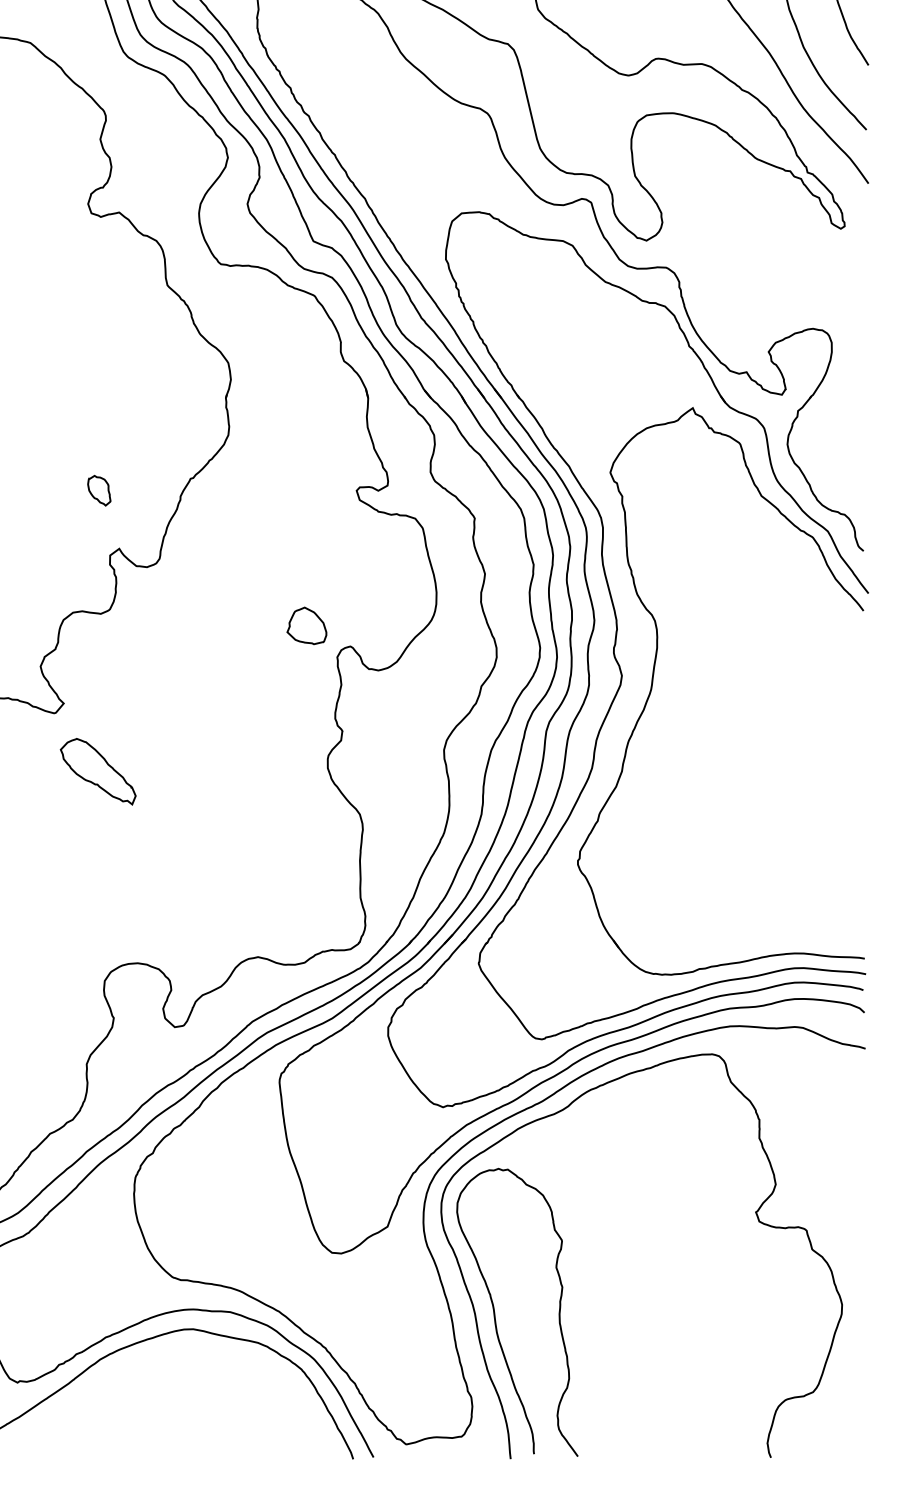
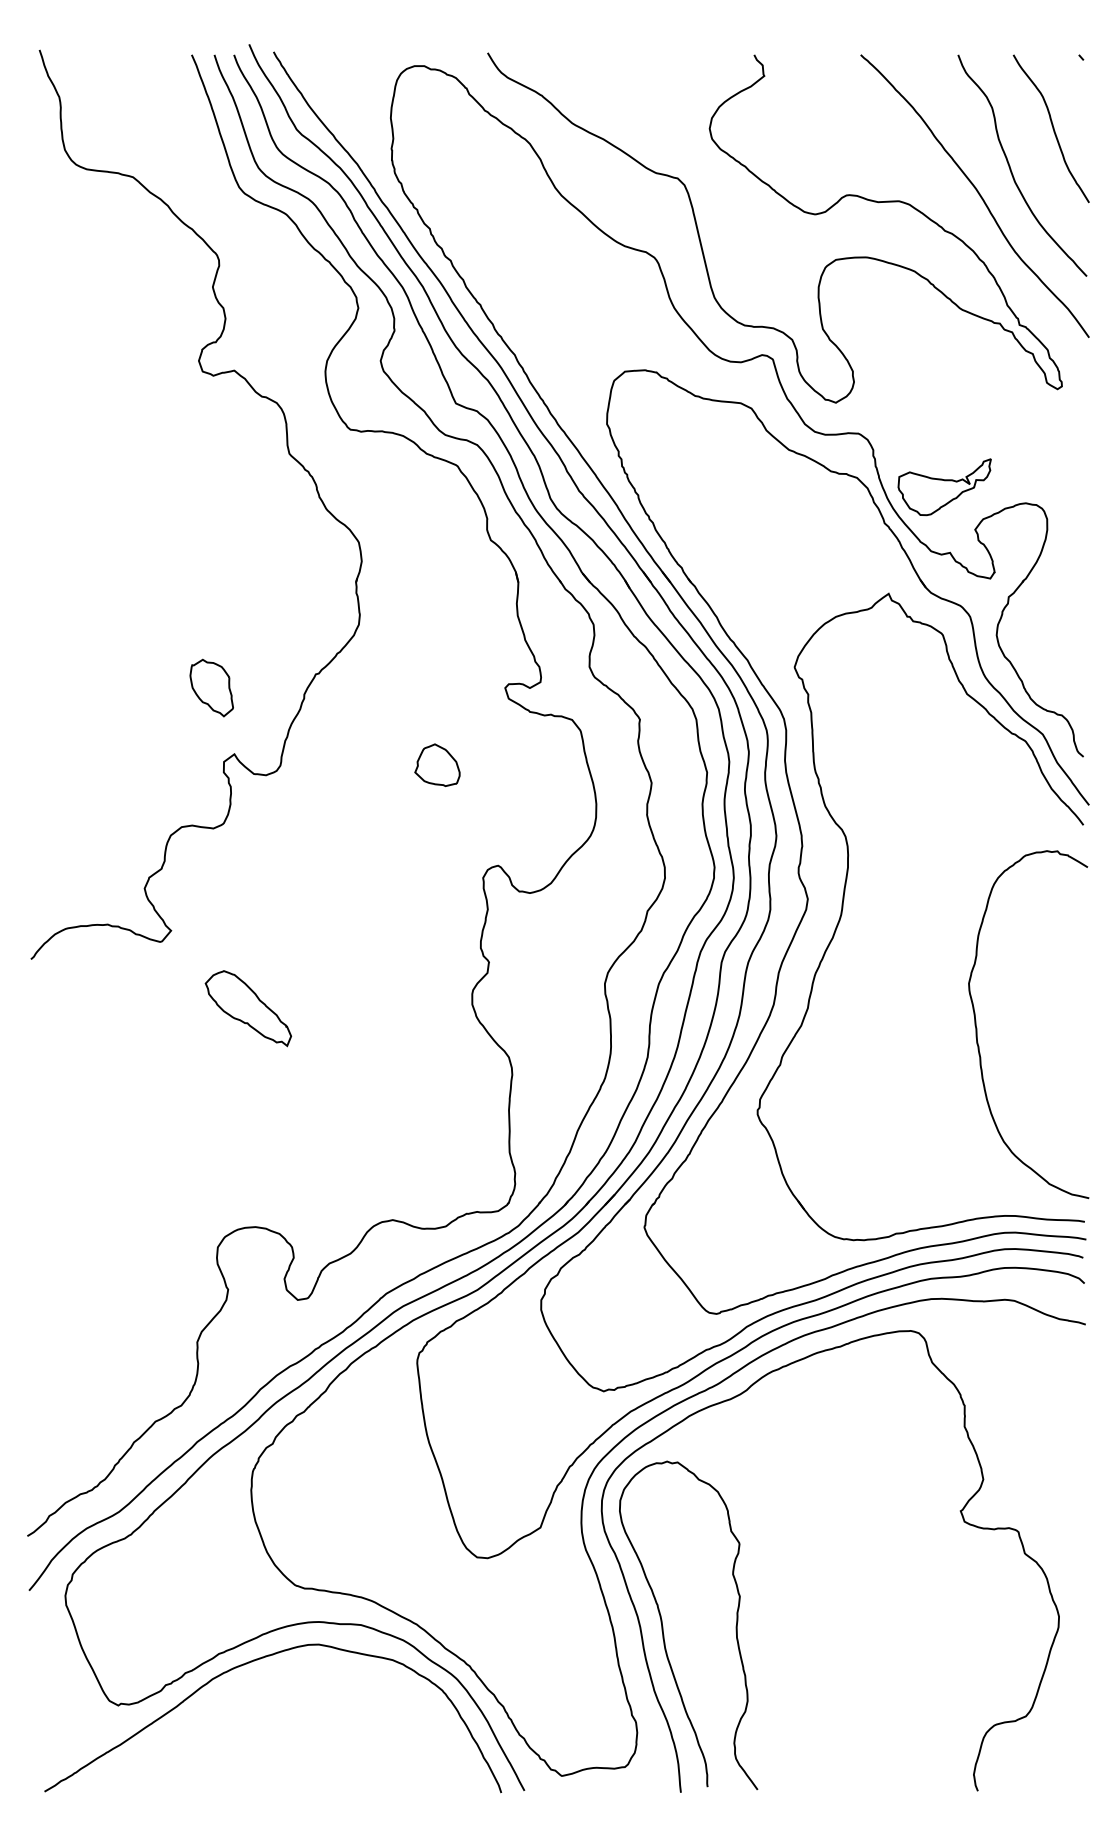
part: (741, 314) -> (944, 487), added
part: (99, 490) -> (211, 687), size x1.67
part: (306, 625) -> (437, 764), moved
part: (98, 771) -> (248, 1008), moved
curve: (770, 789) -> (977, 1028), added

